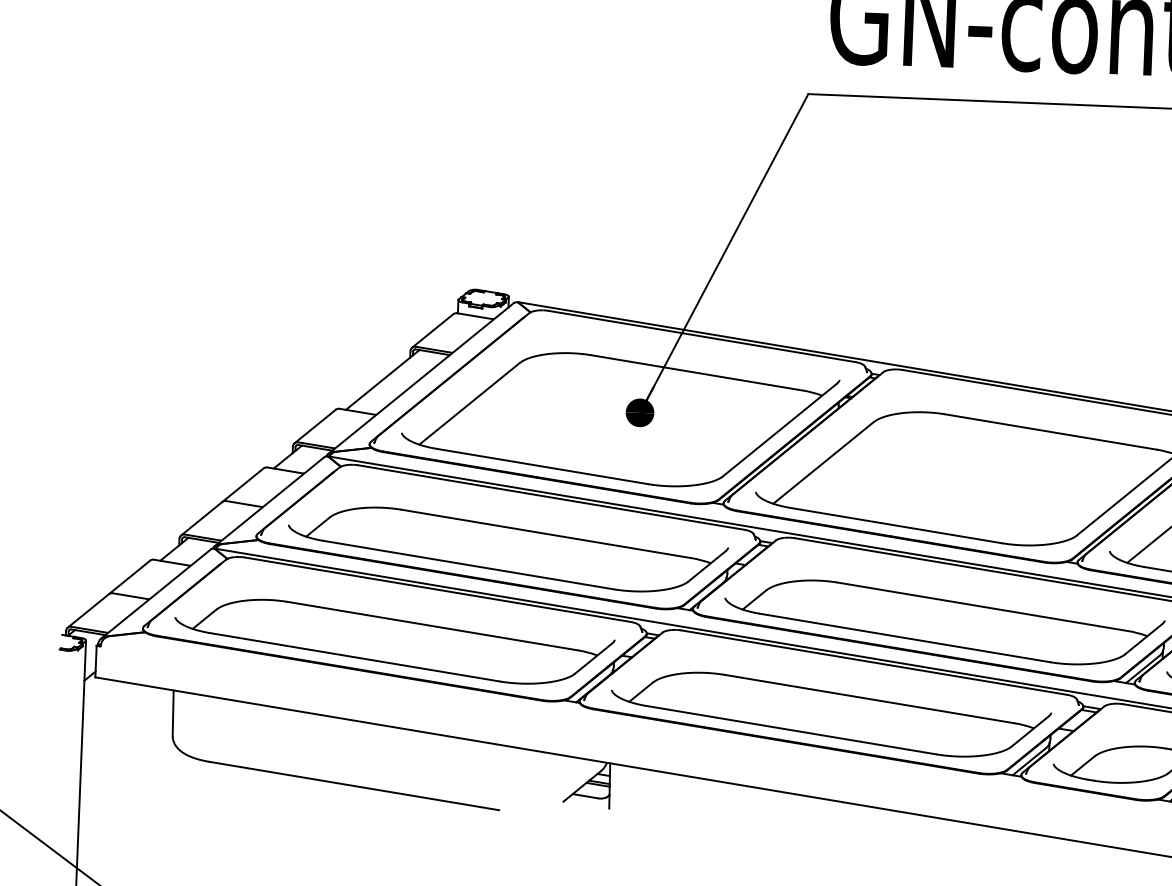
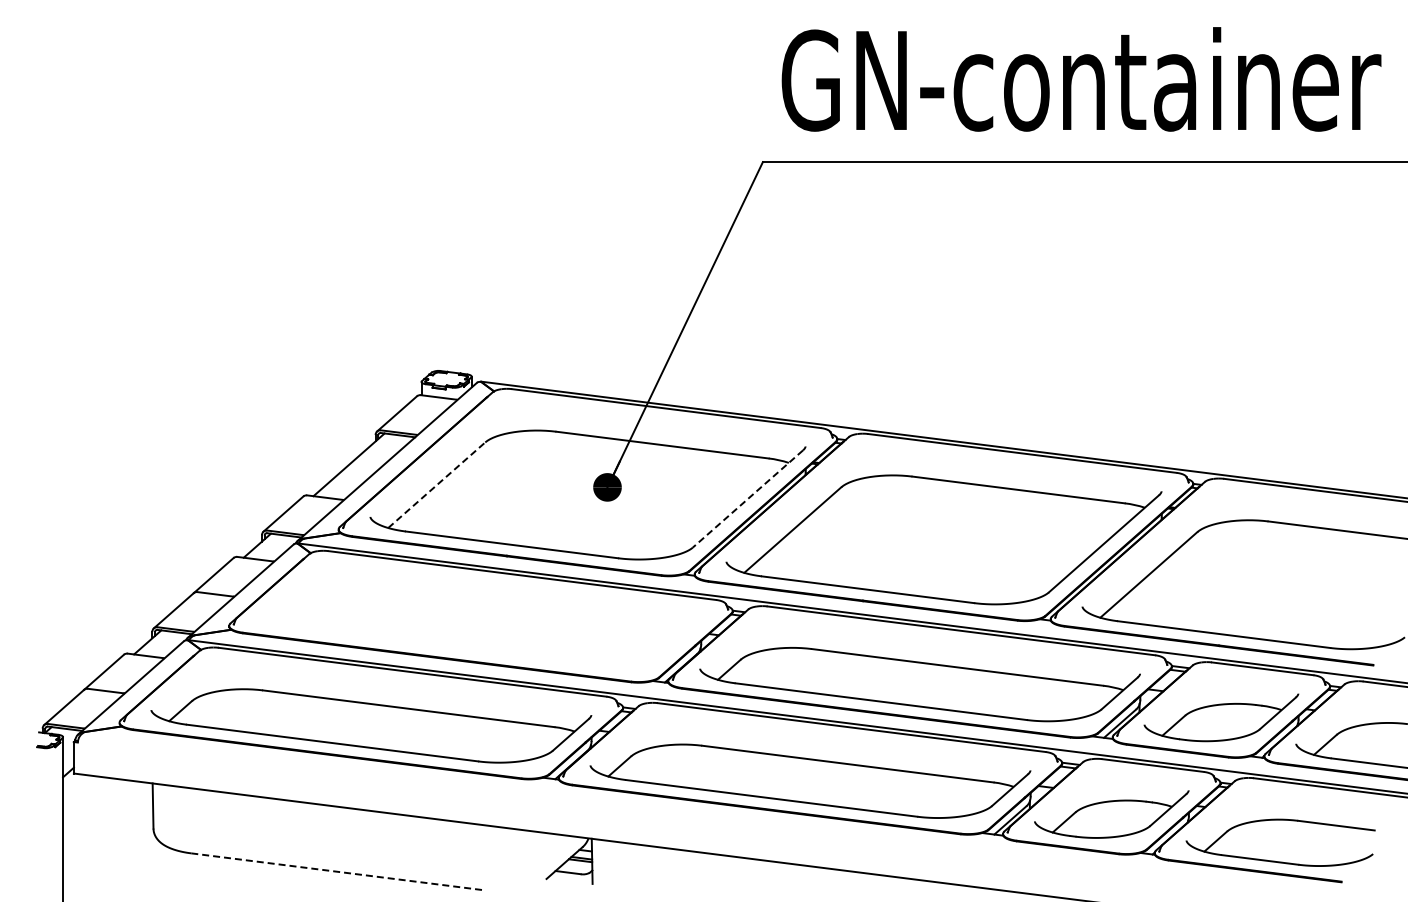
line: (469, 404) -> (436, 485), solid -> dashed
line: (779, 430) -> (747, 499), solid -> dashed
part: (507, 548) -> (480, 628), removed
line: (353, 785) -> (336, 871), solid -> dashed

